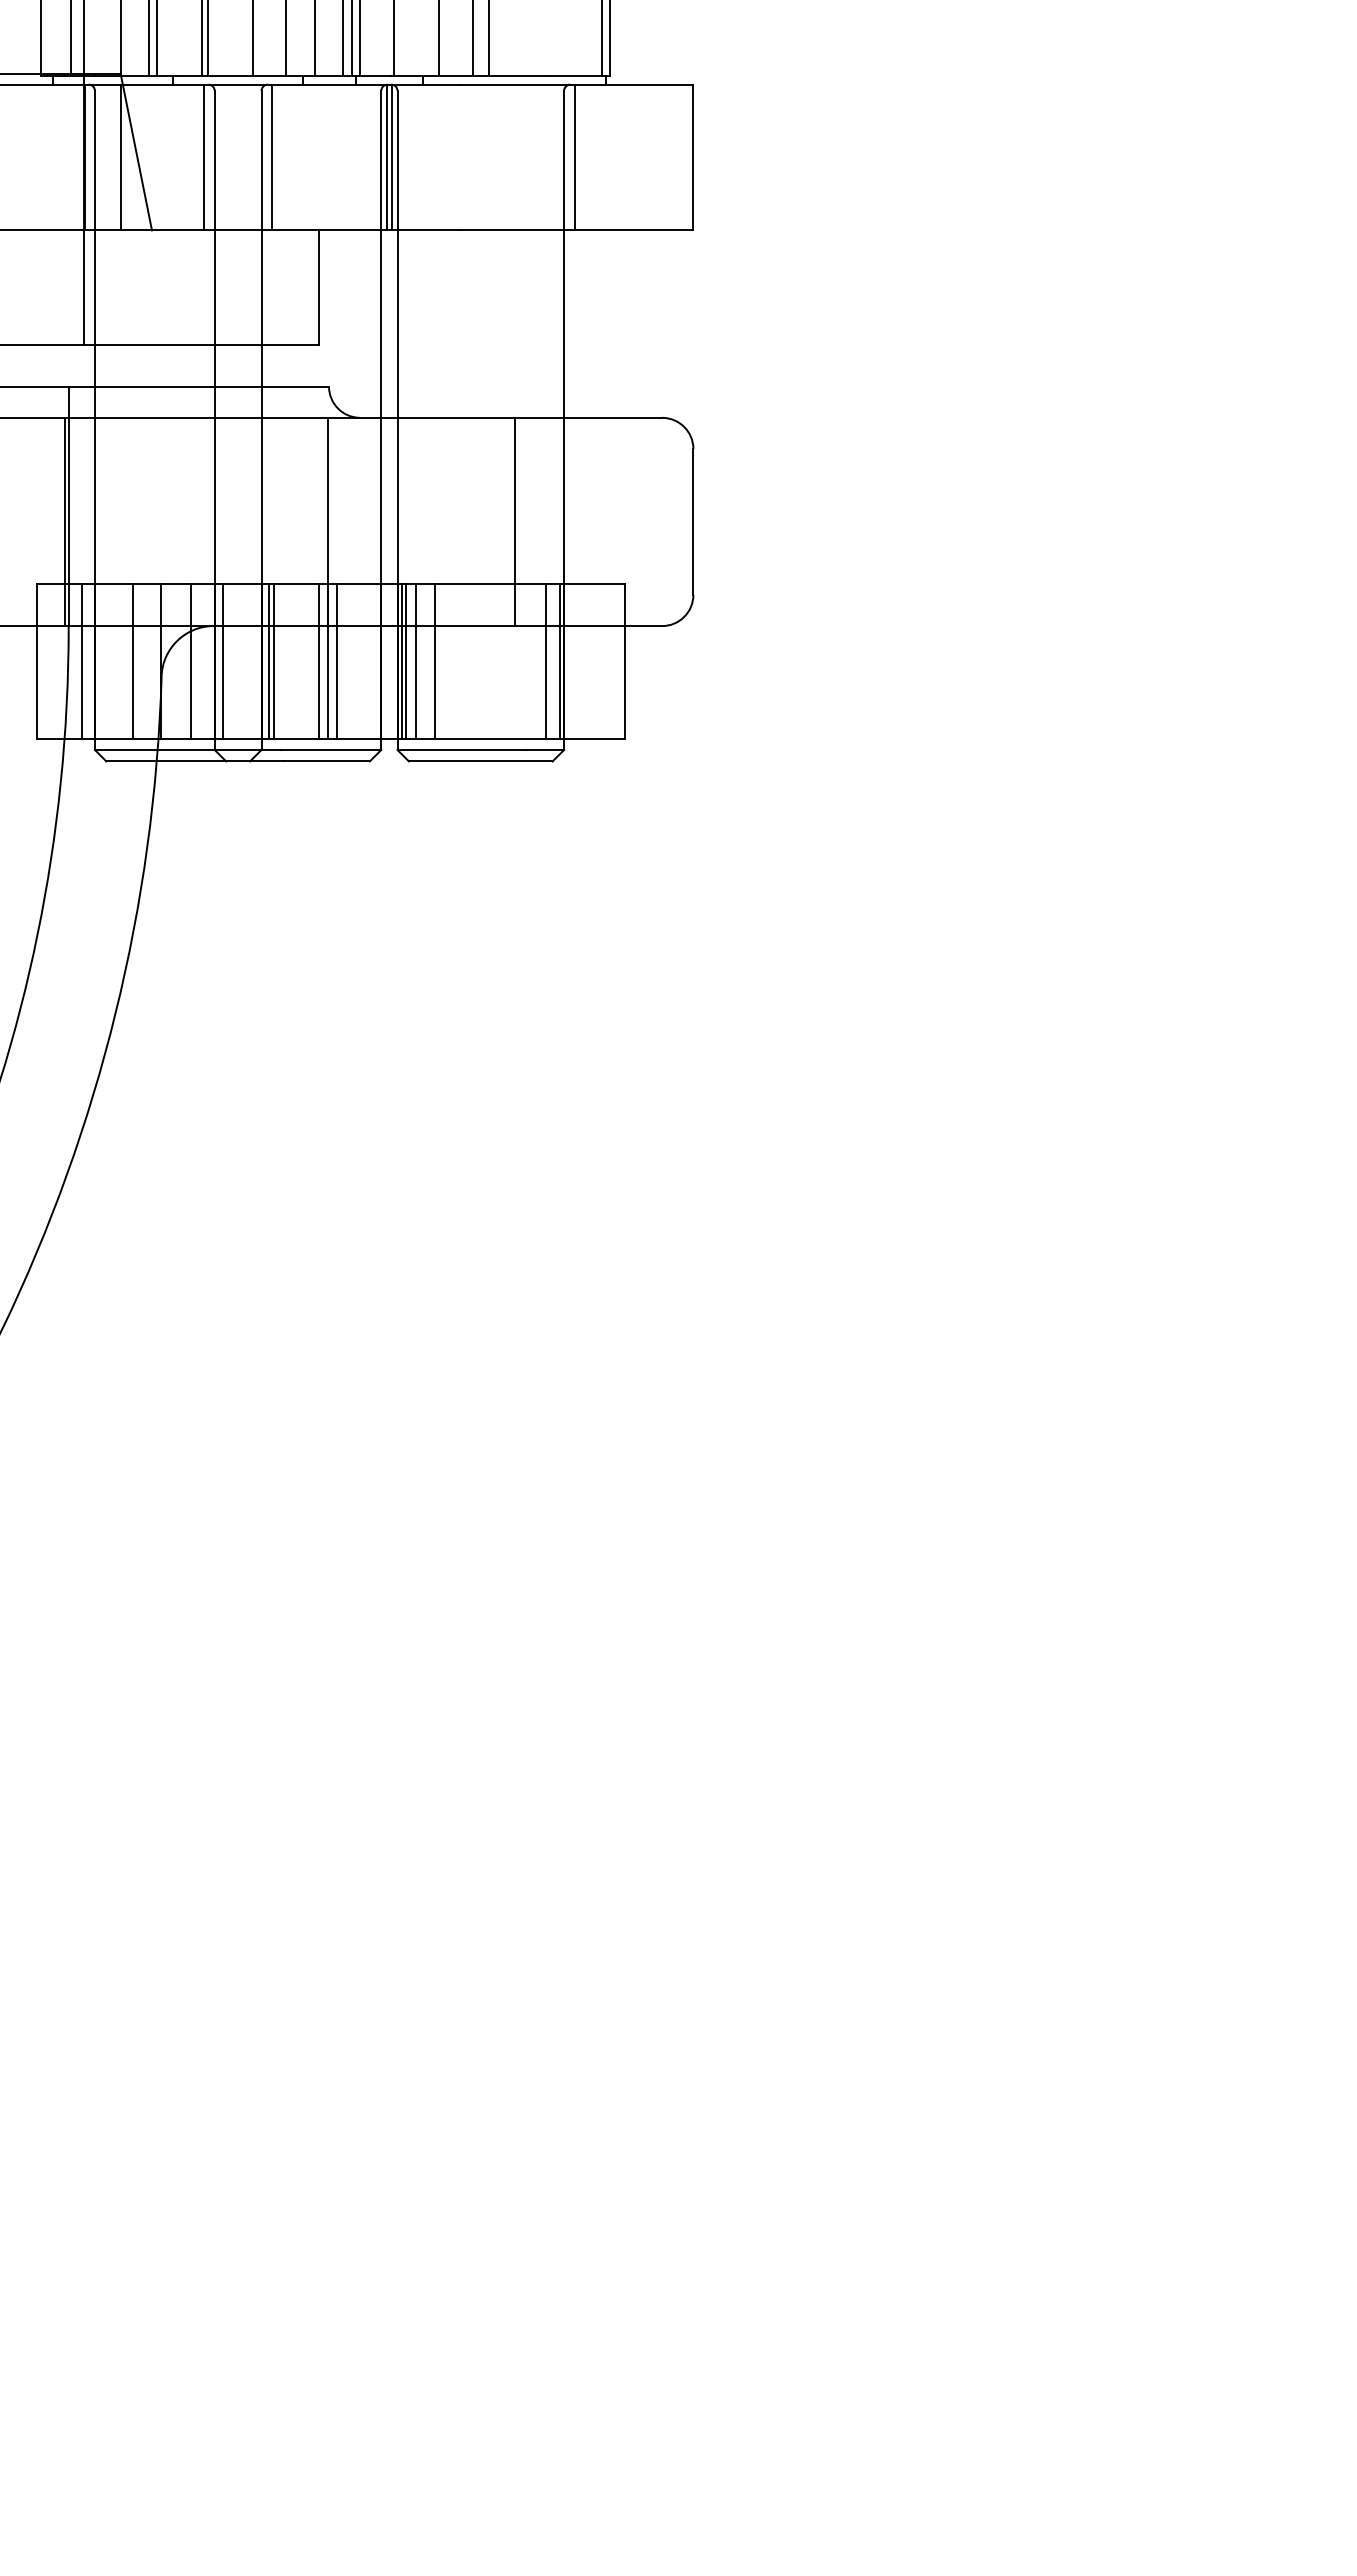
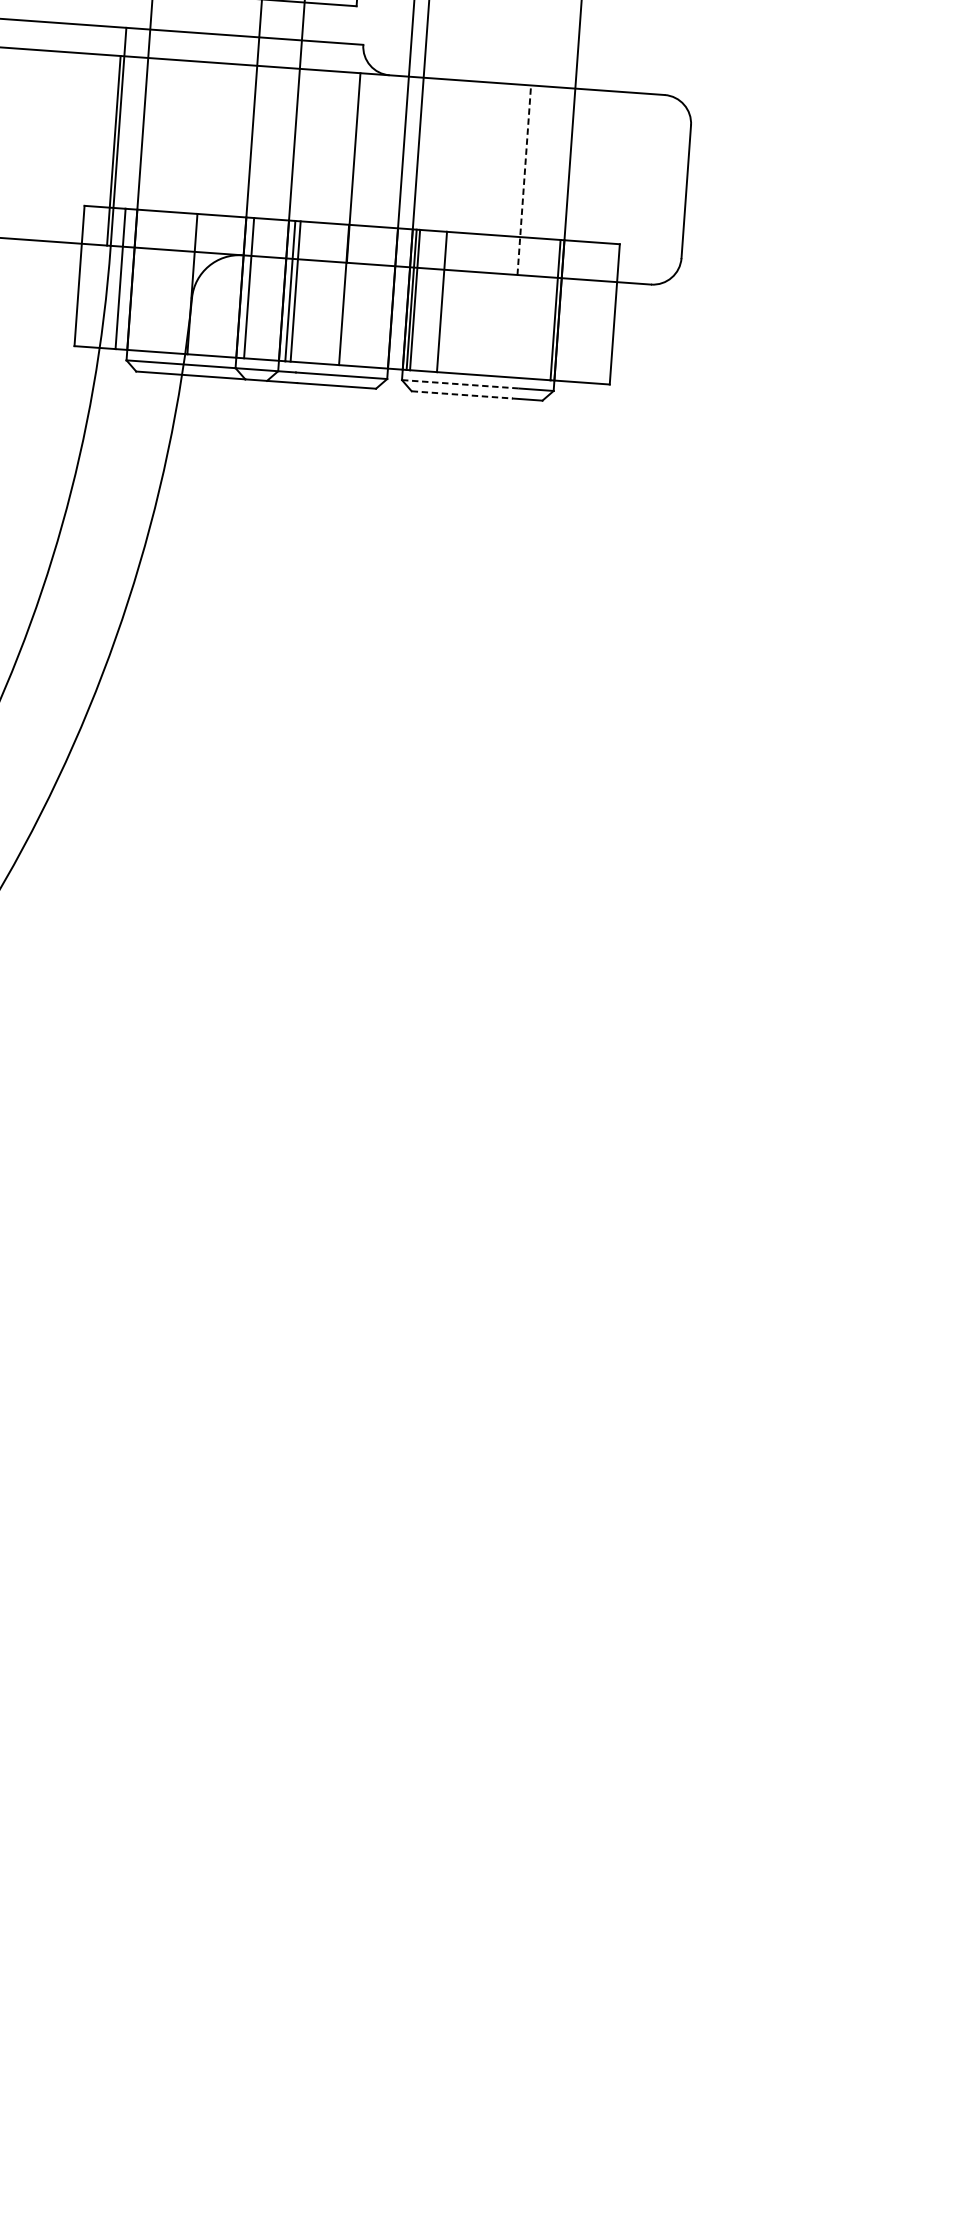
line: (515, 521) -> (524, 179), solid -> dashed
line: (133, 661) -> (167, 282), removed
line: (190, 661) -> (219, 286), removed
line: (319, 661) -> (336, 294), removed
line: (336, 661) -> (352, 295), removed
line: (415, 661) -> (424, 300), removed
line: (545, 661) -> (542, 309), removed
line: (462, 749) -> (461, 383), solid -> dashed
line: (464, 761) -> (462, 394), solid -> dashed

